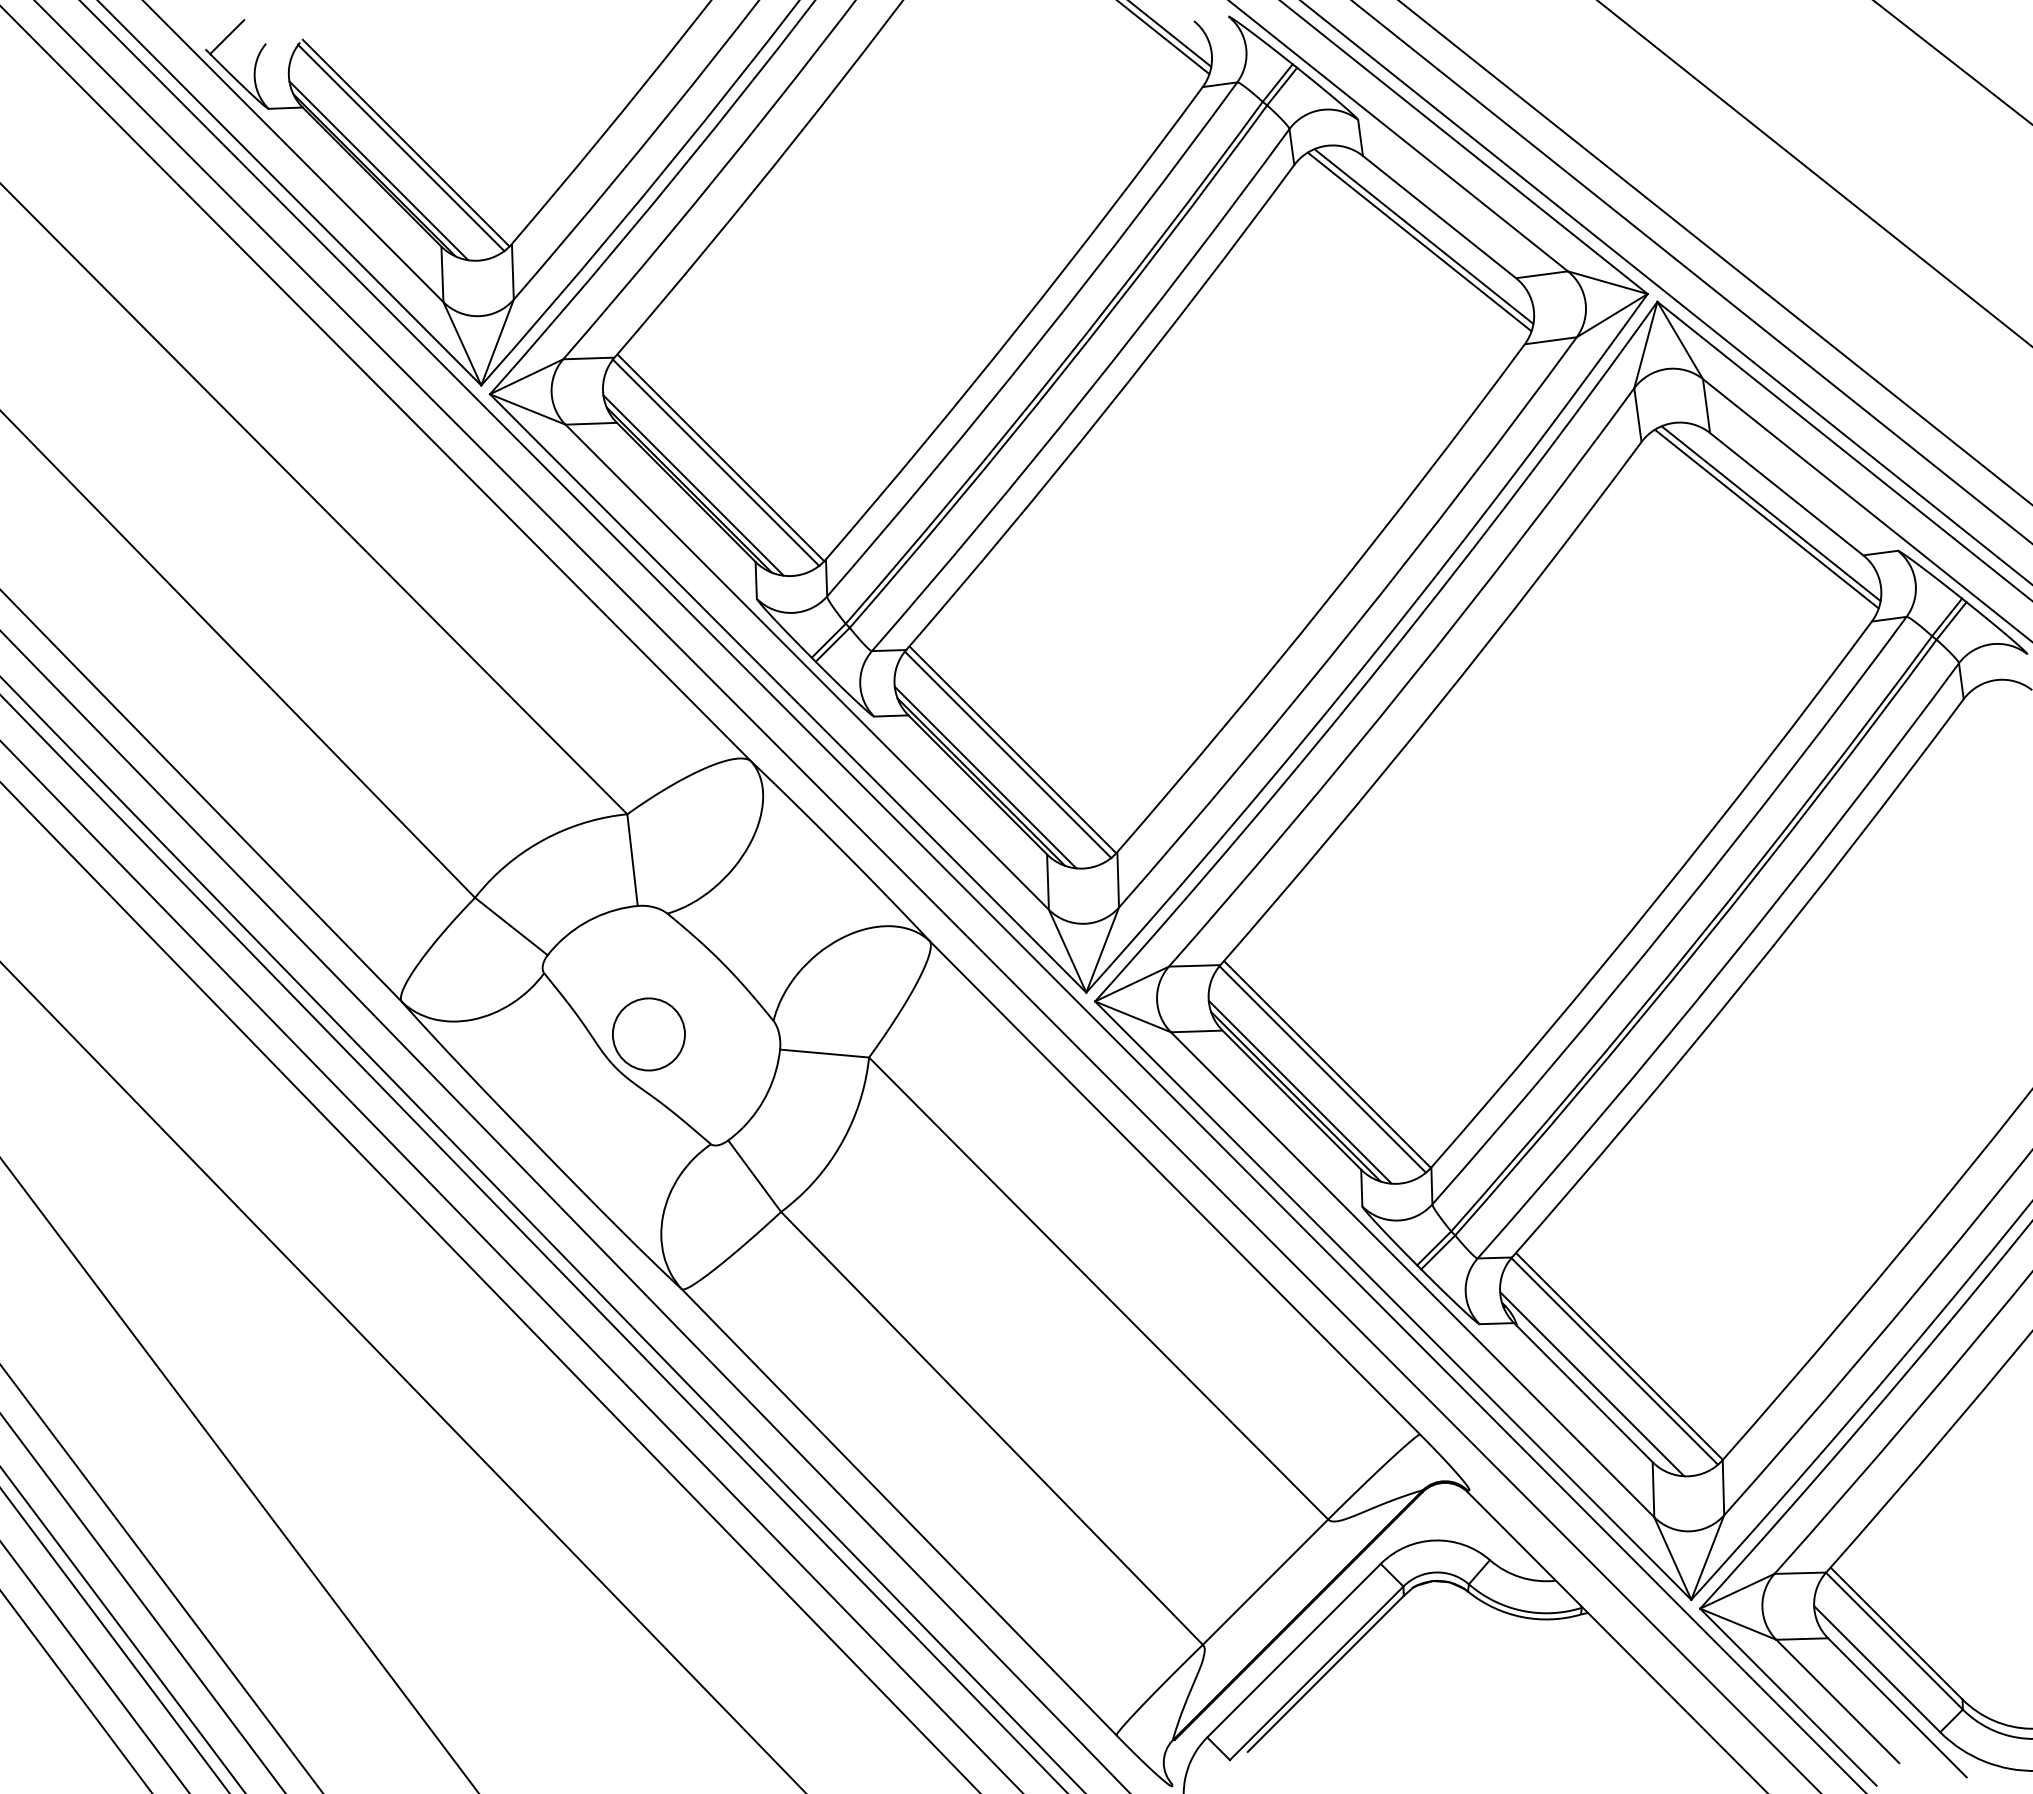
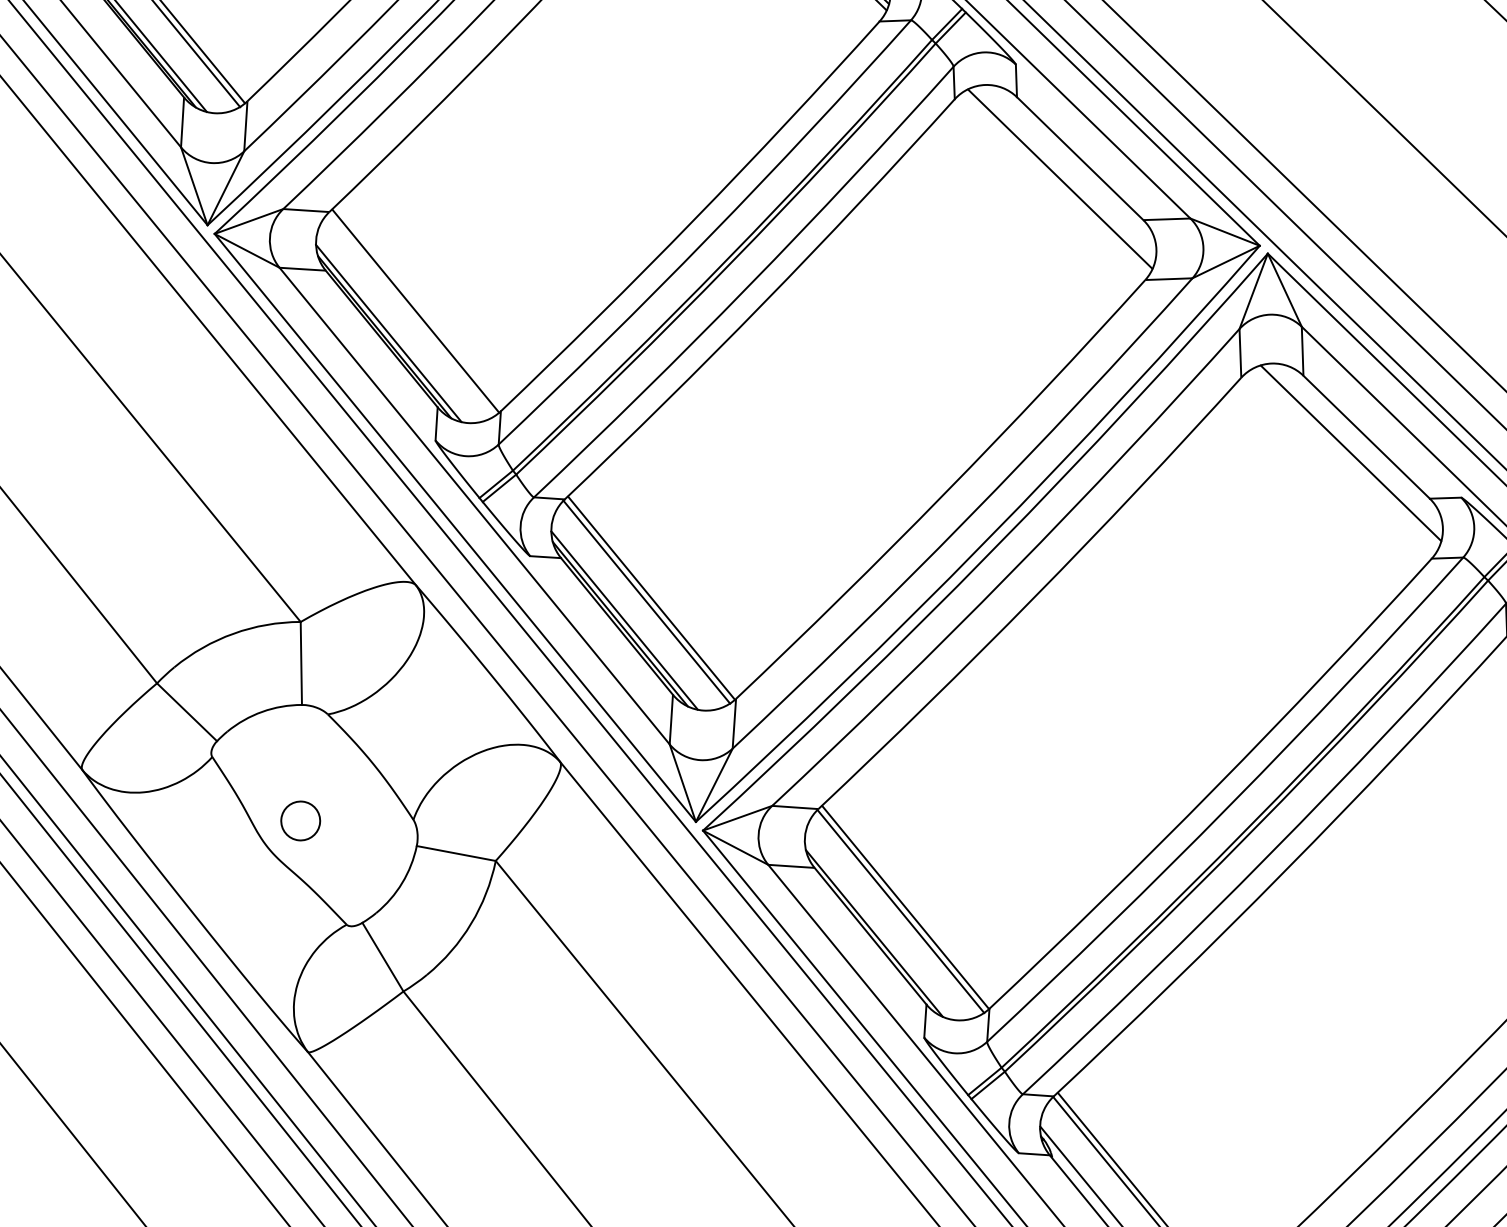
line: (1423, 236) -> (1064, 174), removed
line: (715, 462) -> (410, 314), removed
line: (1766, 518) -> (1346, 457), removed
circle: (648, 1034) -> (300, 820), size x0.6
line: (1300, 1091) -> (878, 929), removed

